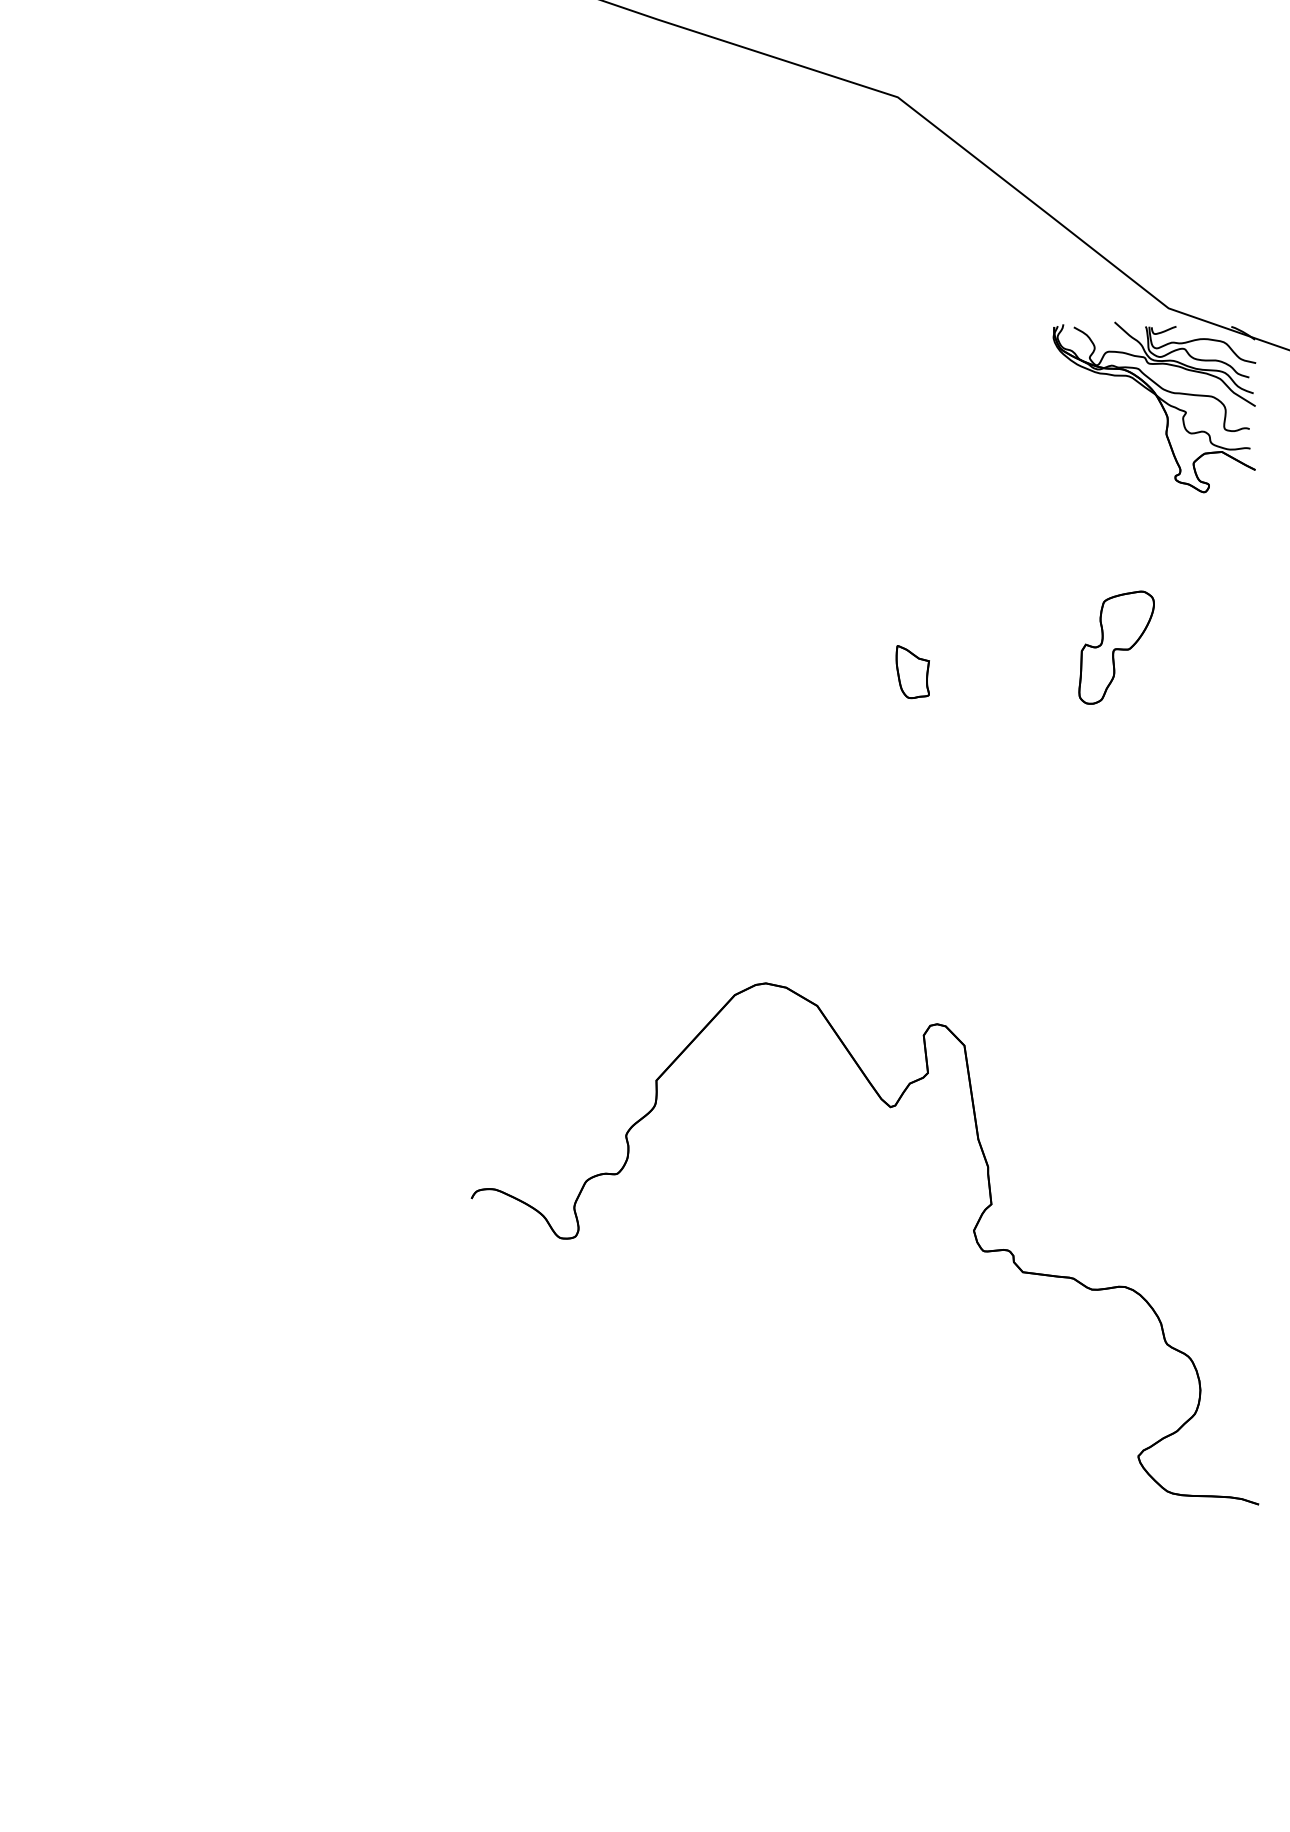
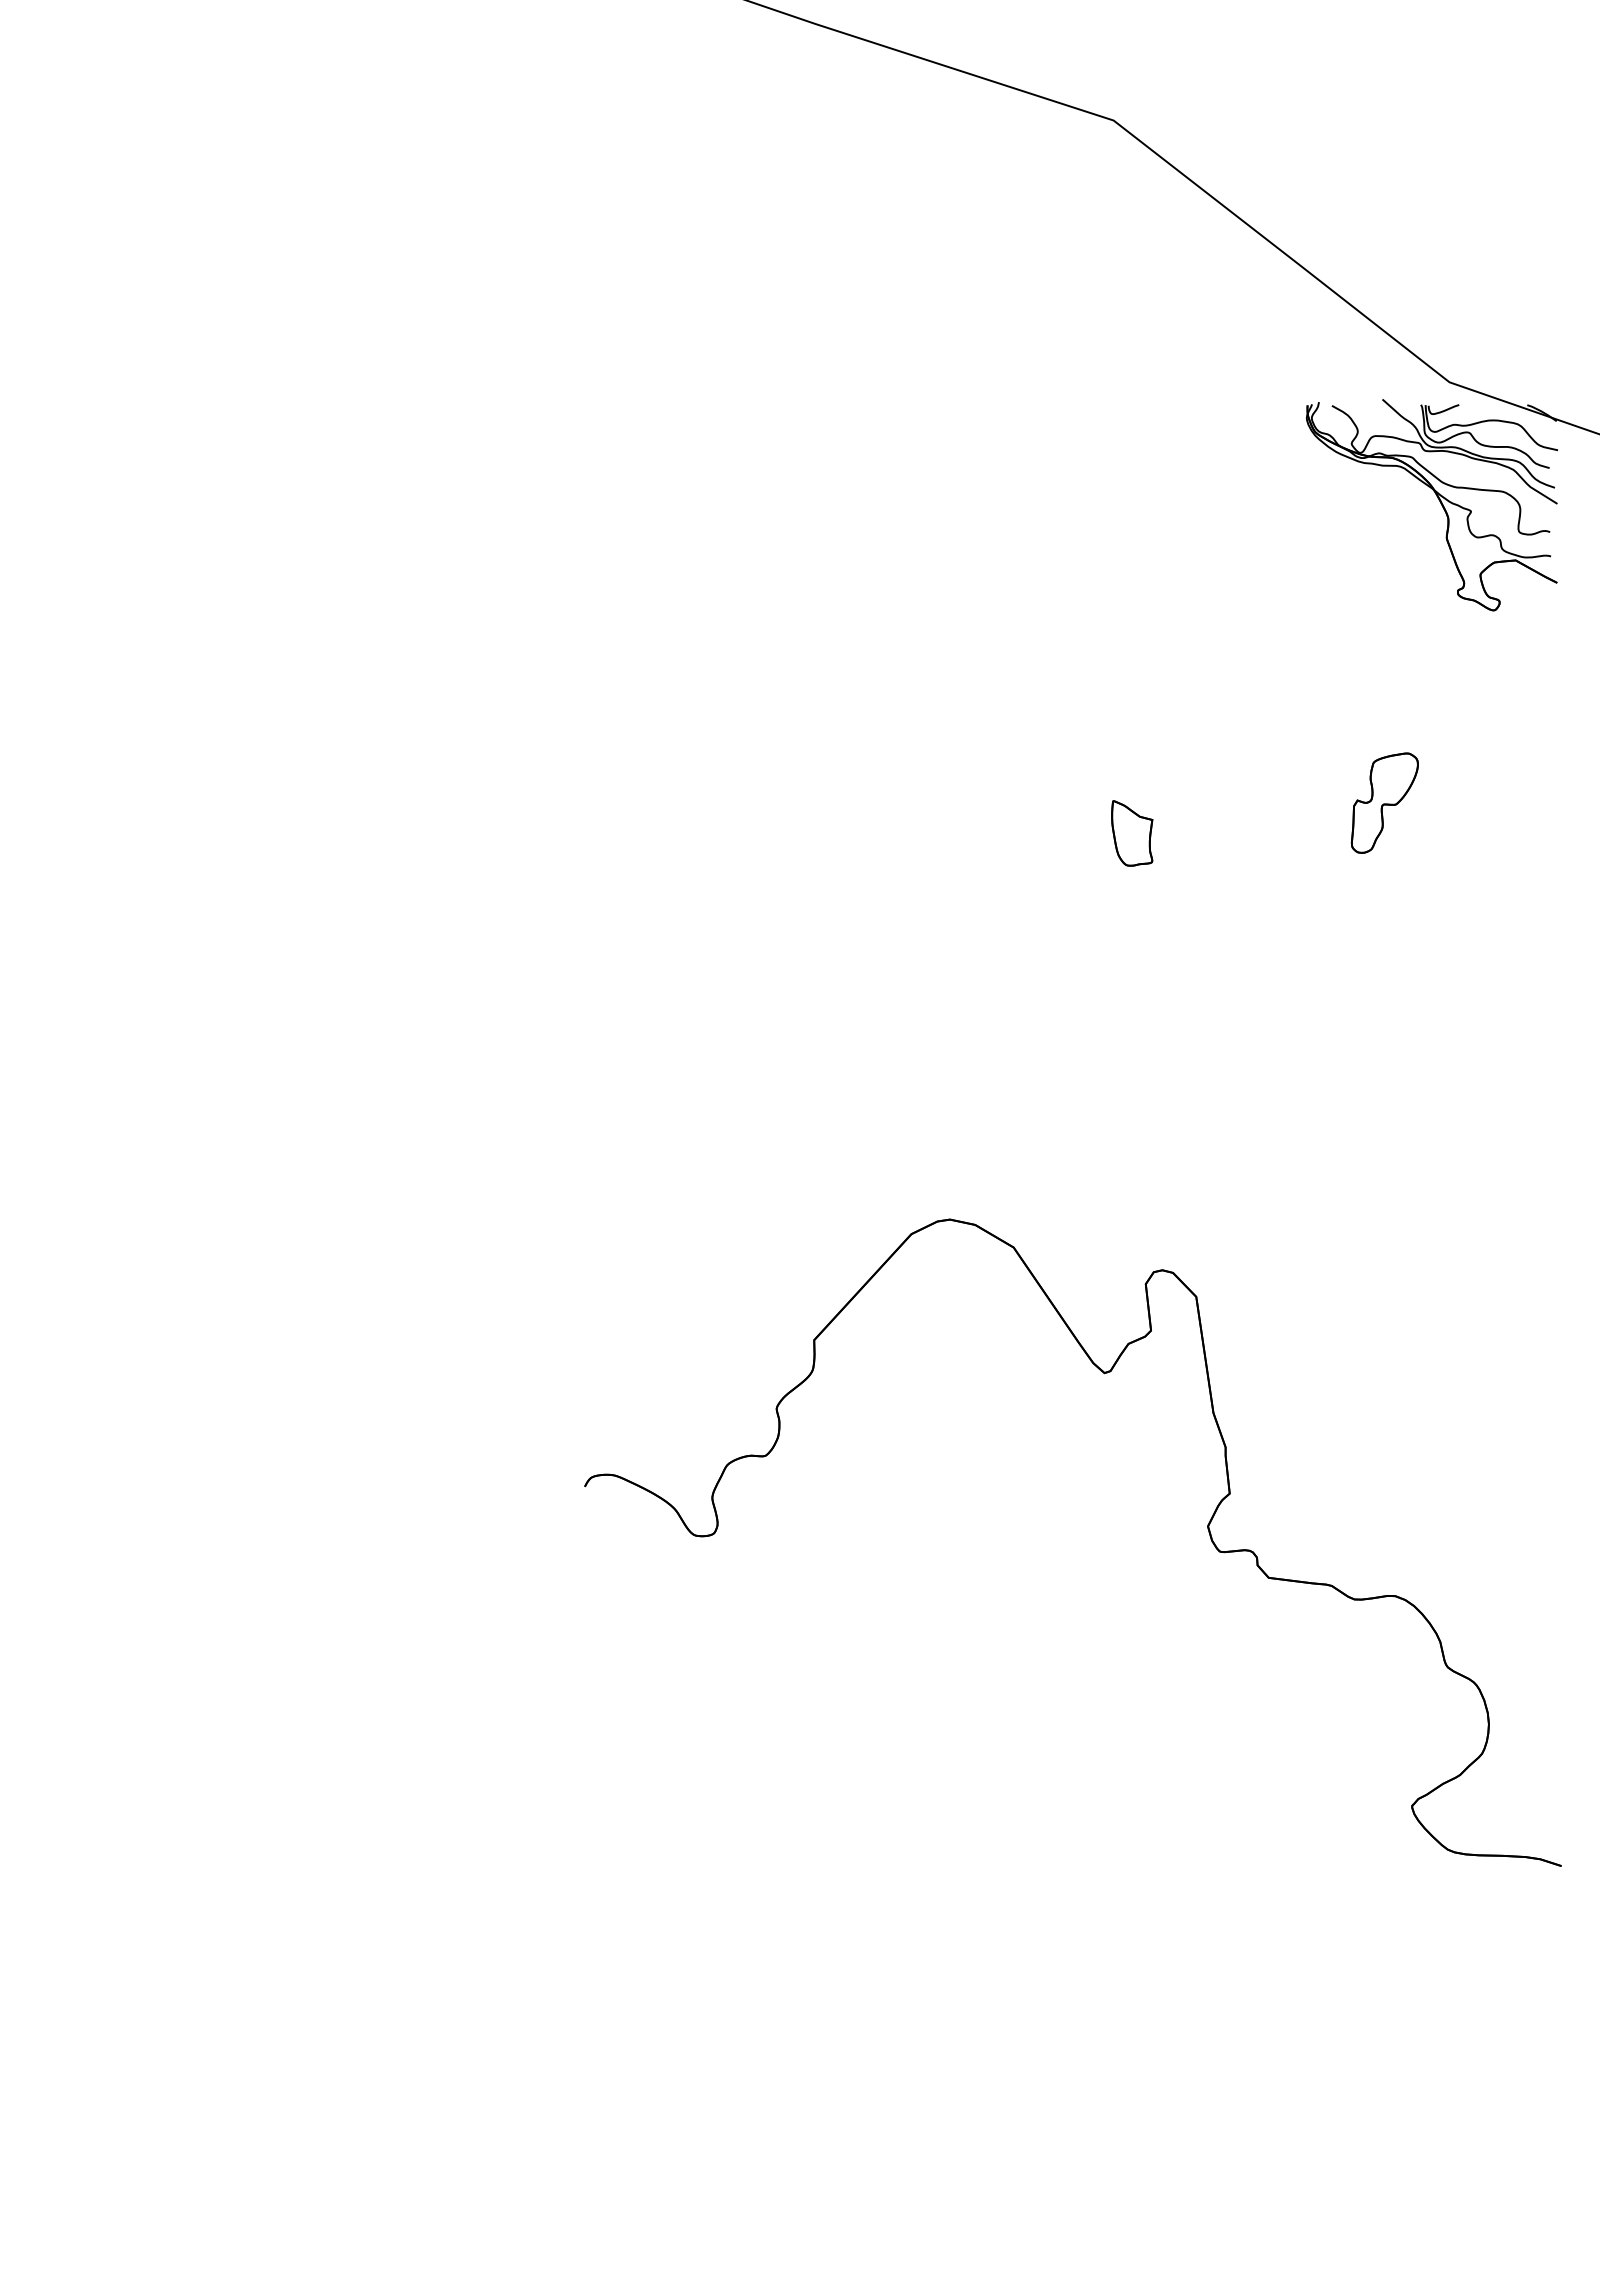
part: (1116, 647) -> (1384, 802), size x0.71

